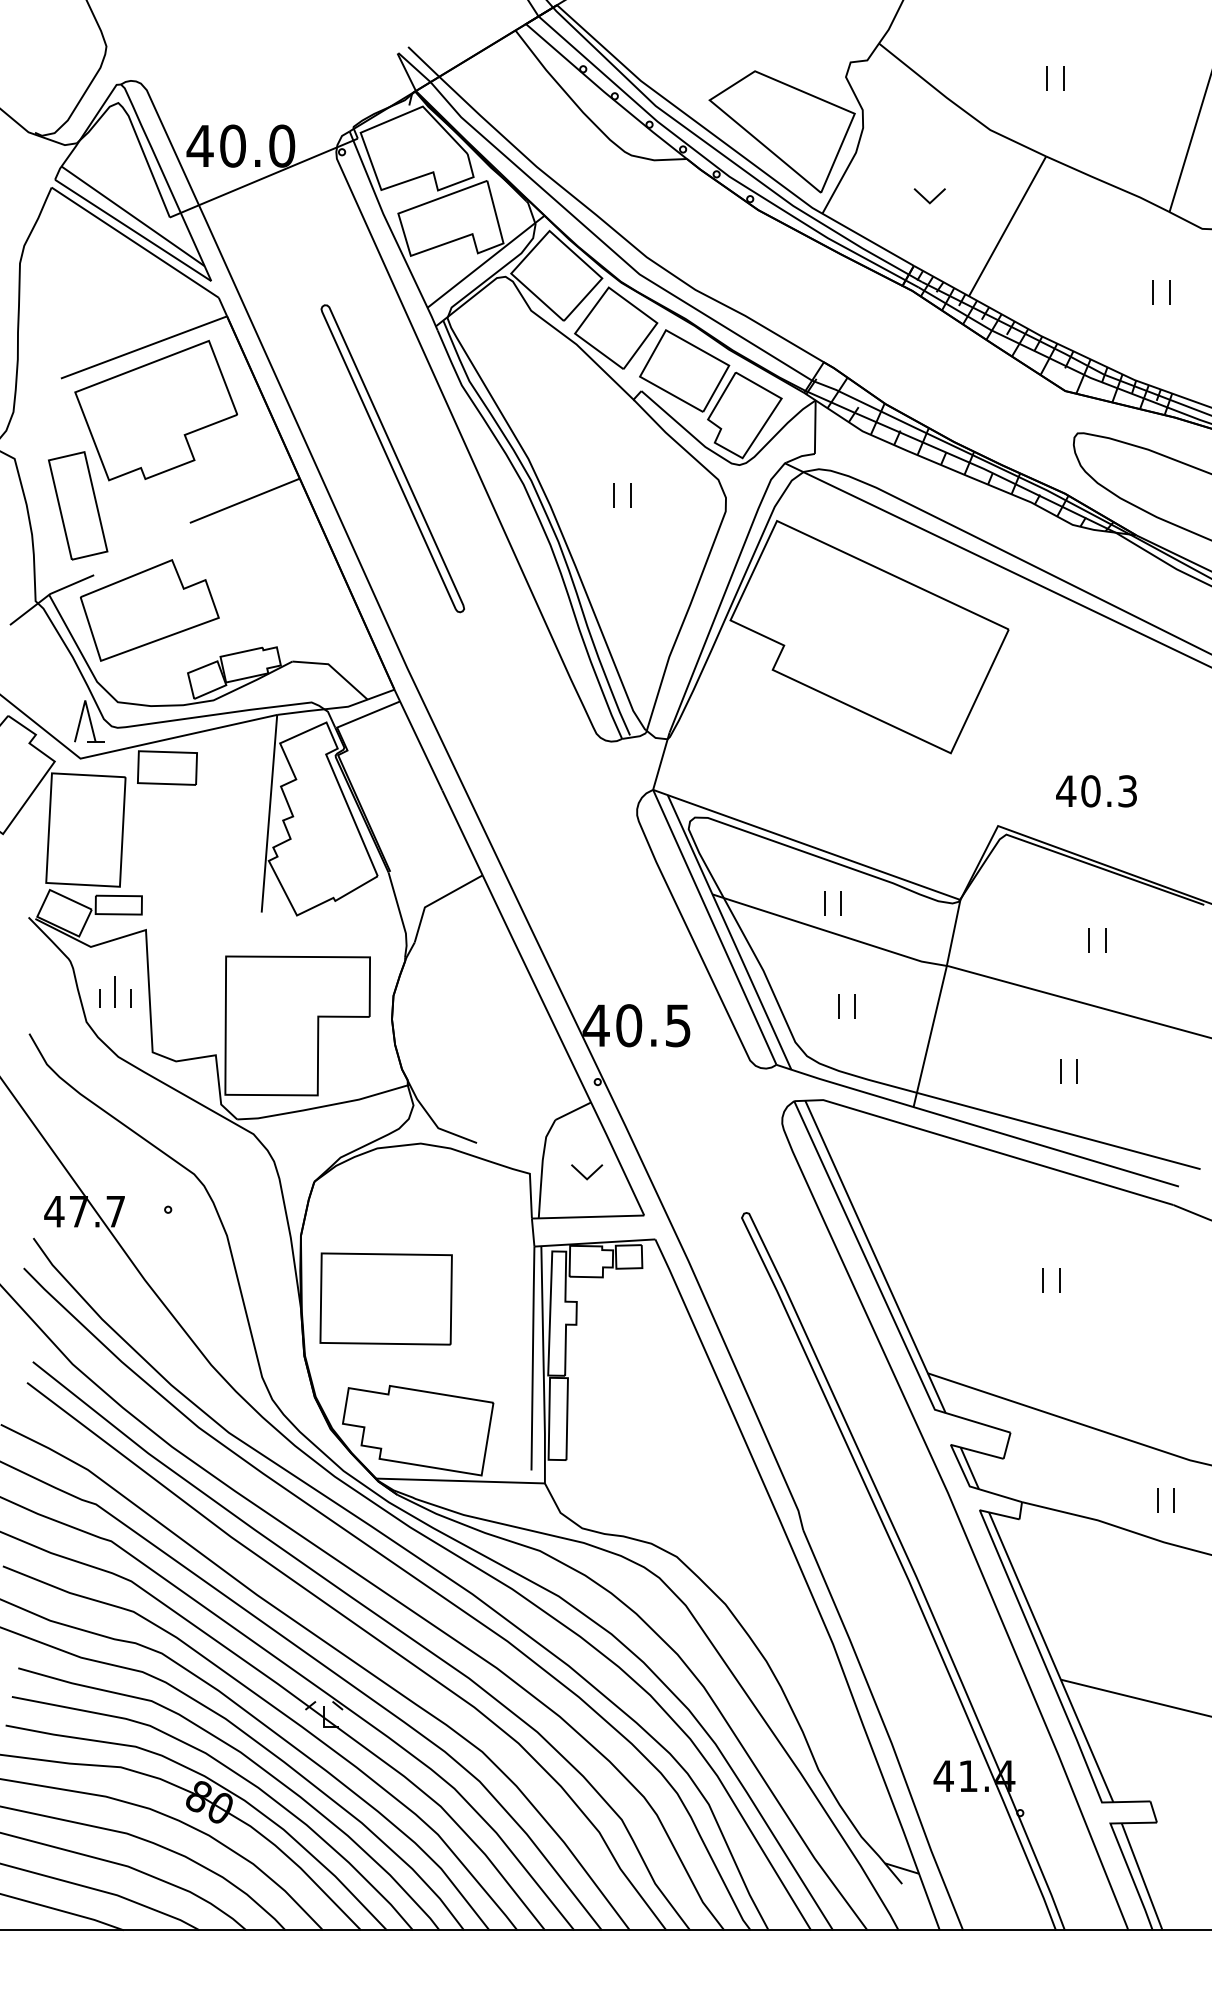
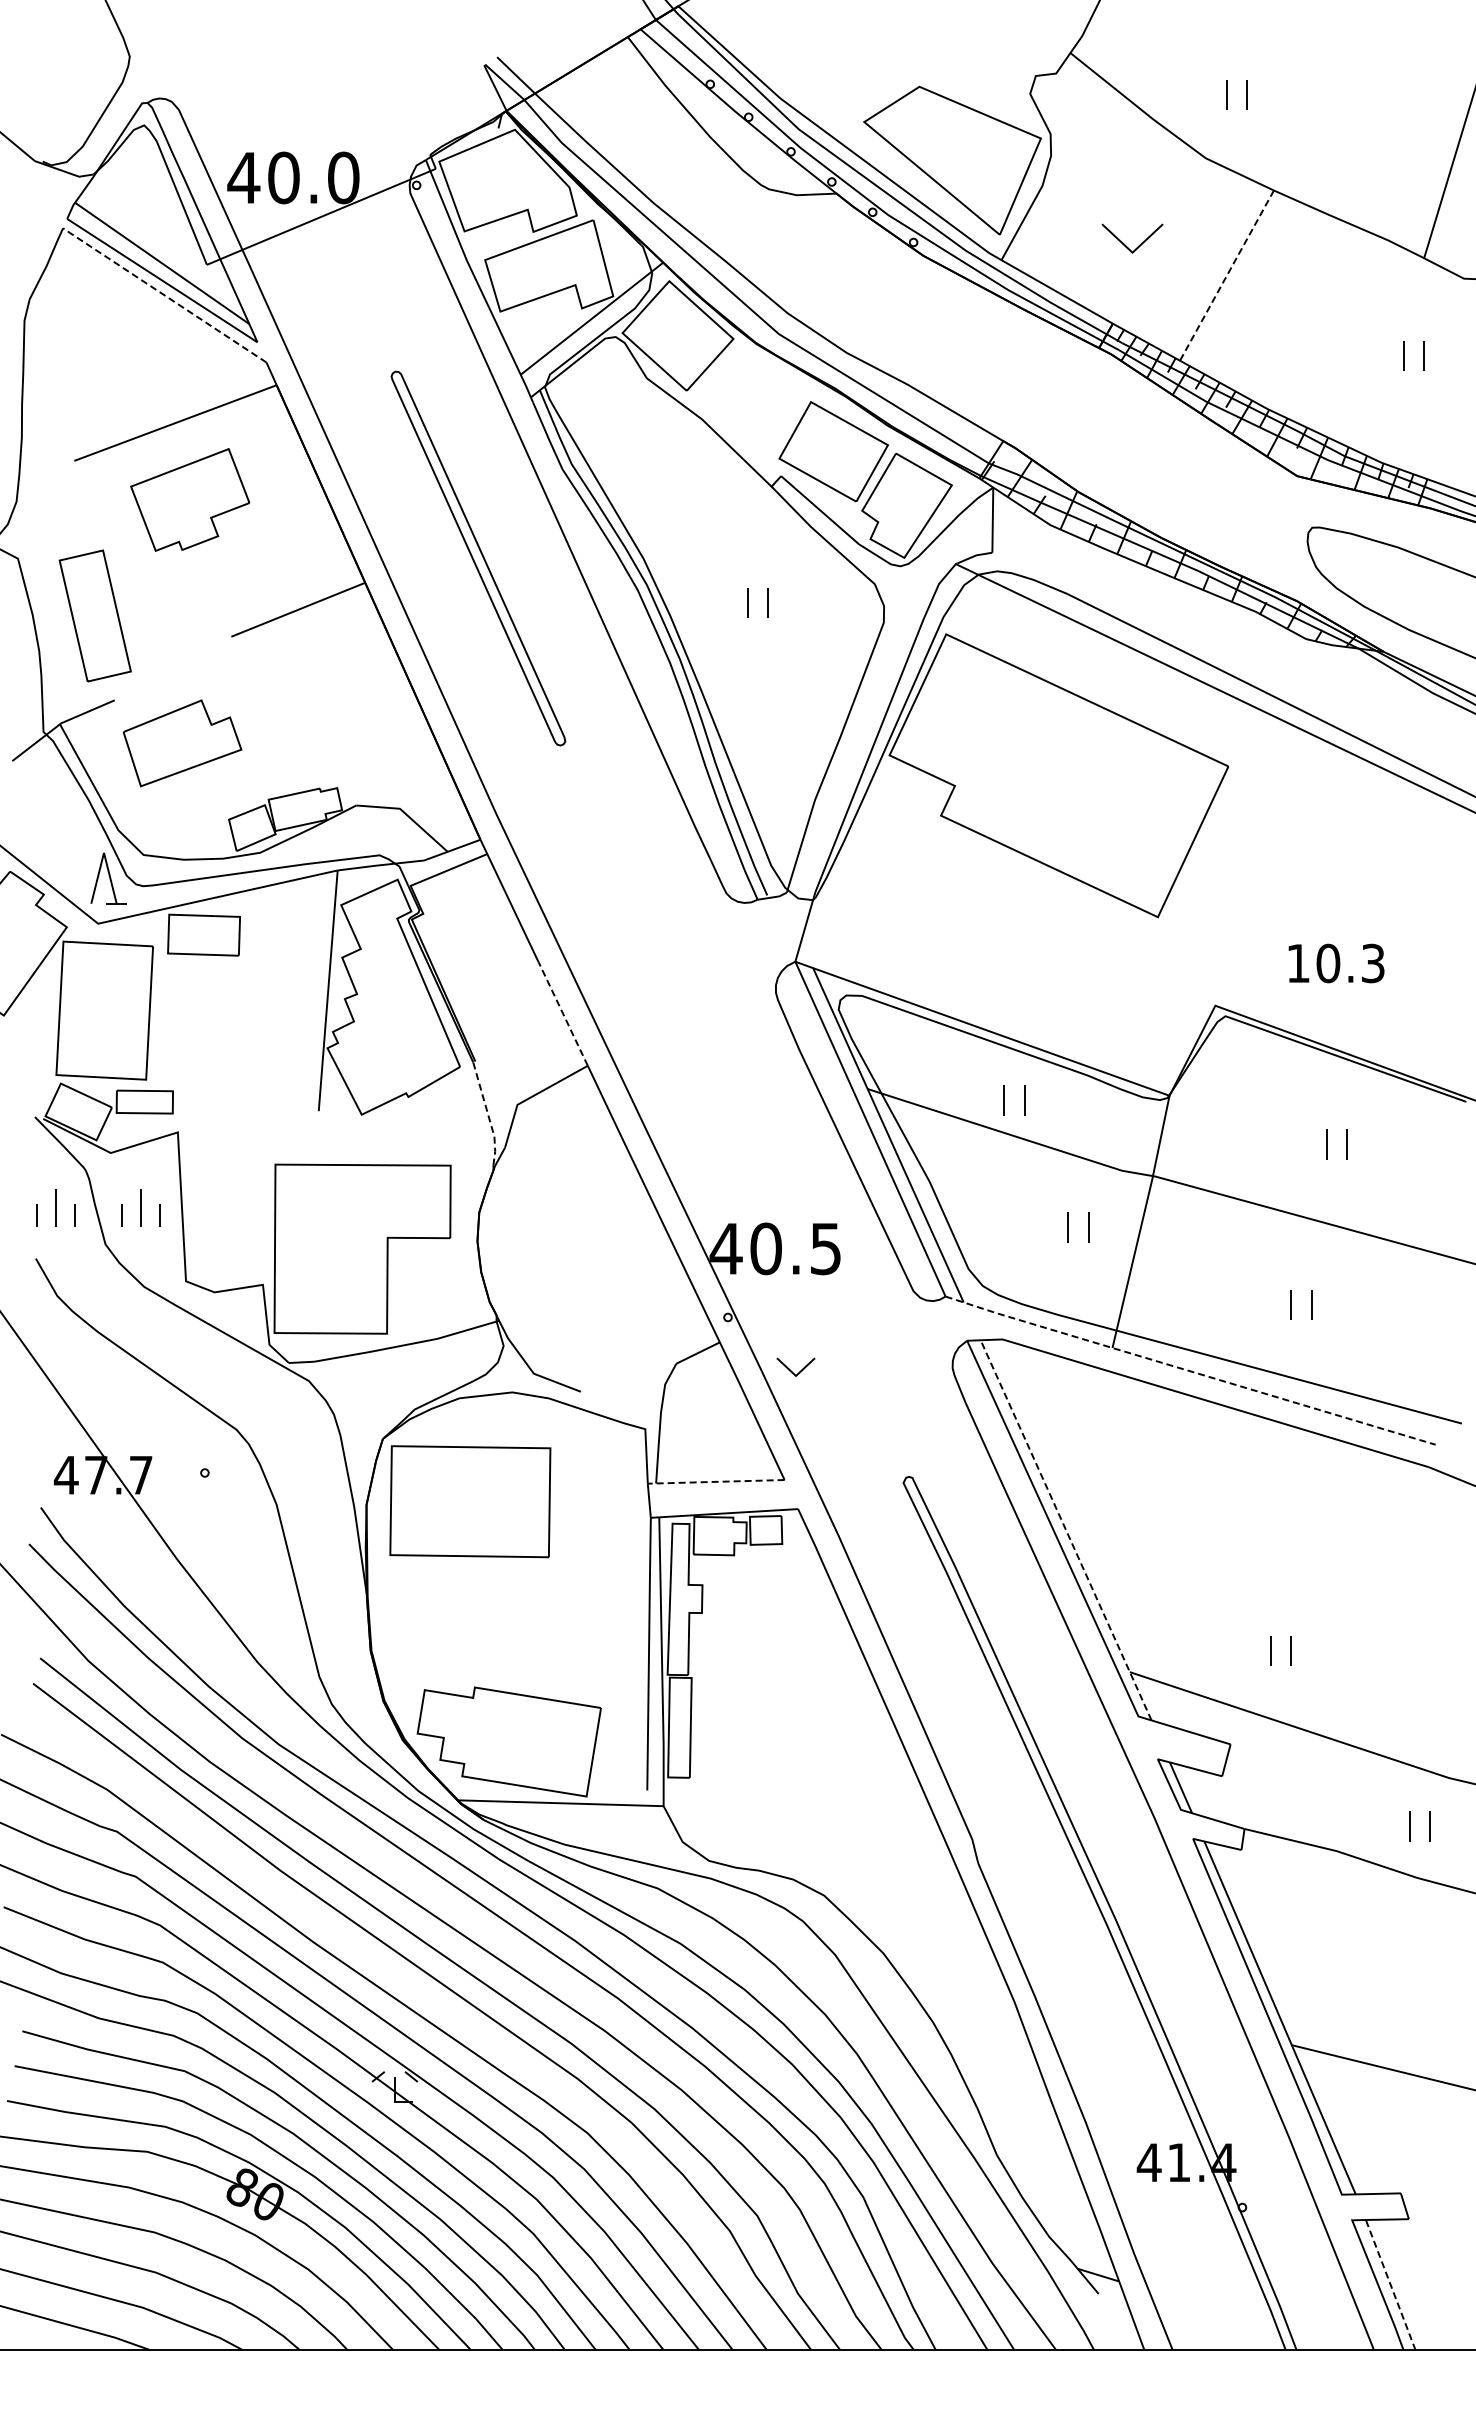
part: (1047, 77) -> (1227, 94), moved
part: (929, 195) -> (1131, 238), size x1.6
line: (1007, 227) -> (1226, 276), solid -> dashed
line: (134, 242) -> (164, 295), solid -> dashed
part: (616, 328) -> (750, 399), removed
part: (155, 410) -> (189, 499), size x0.6
part: (149, 610) -> (182, 743), size x0.7
text: (1065, 791) -> (1297, 963), 40.3 -> 10.3
line: (462, 832) -> (563, 1013), solid -> dashed
line: (401, 915) -> (488, 1114), solid -> dashed
part: (45, 991) -> (55, 1207), added
part: (838, 1006) -> (1068, 1227), moved
line: (976, 1125) -> (1189, 1370), solid -> dashed
part: (586, 1171) -> (795, 1366), moved
line: (586, 1216) -> (714, 1481), solid -> dashed
line: (875, 1256) -> (1066, 1530), solid -> dashed
part: (1044, 1279) -> (1271, 1650), moved
part: (386, 1298) -> (470, 1501), moved
line: (1141, 1877) -> (1390, 2285), solid -> dashed

